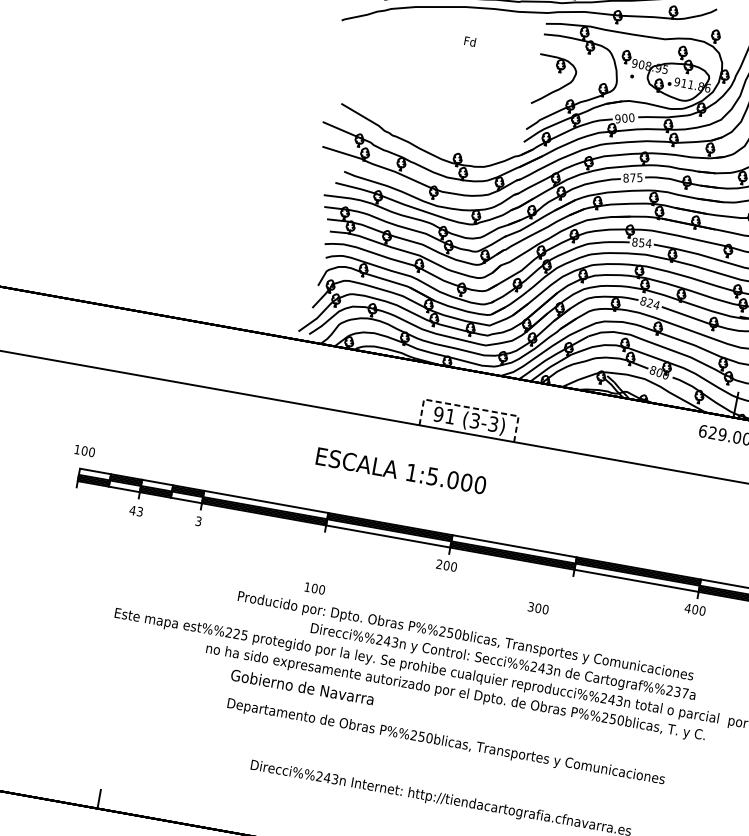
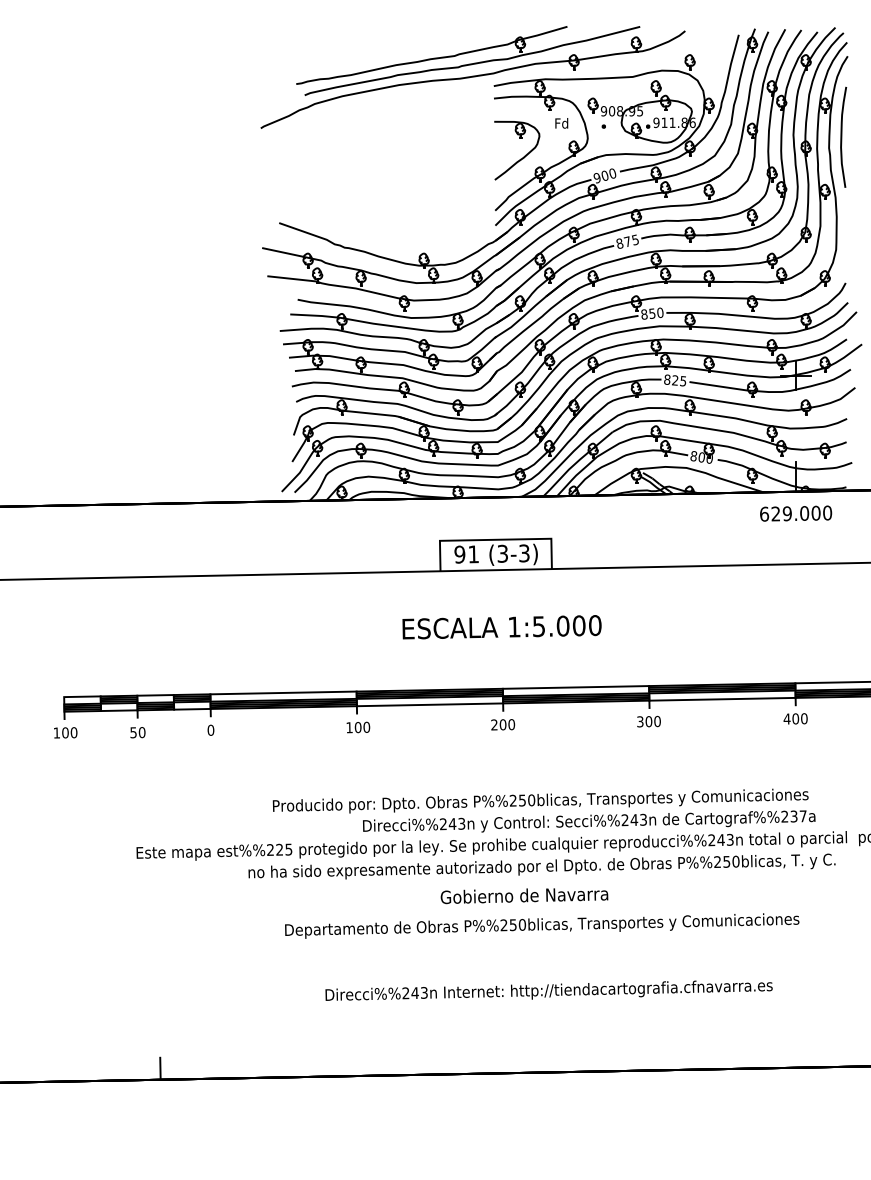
text: (469, 41) -> (561, 123), moved
text: (648, 243) -> (660, 312), 854 -> 850
text: (655, 305) -> (682, 381), 824 -> 825
line: (471, 407) -> (495, 539), dashed -> solid
text: (84, 450) -> (65, 732), moved
text: (400, 471) -> (501, 627), moved
text: (136, 510) -> (137, 732), 43 -> 50
text: (198, 520) -> (210, 729), 3 -> 0
text: (315, 588) -> (358, 727), moved
text: (537, 608) -> (648, 721), moved
text: (302, 688) -> (524, 896), moved

